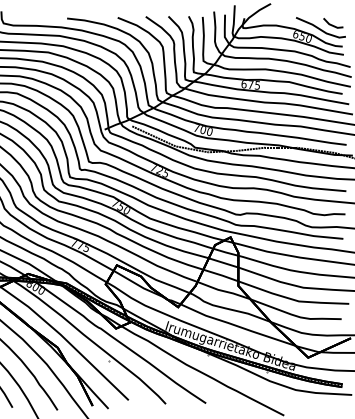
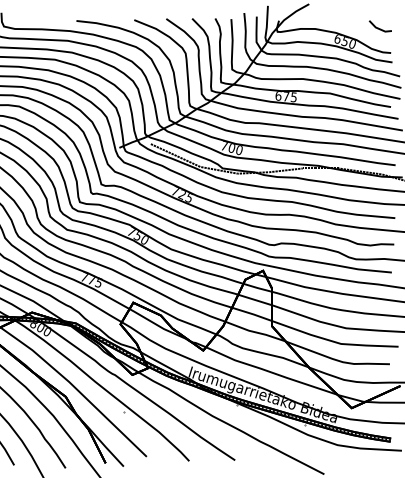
line: (319, 27) -> (364, 31), removed

